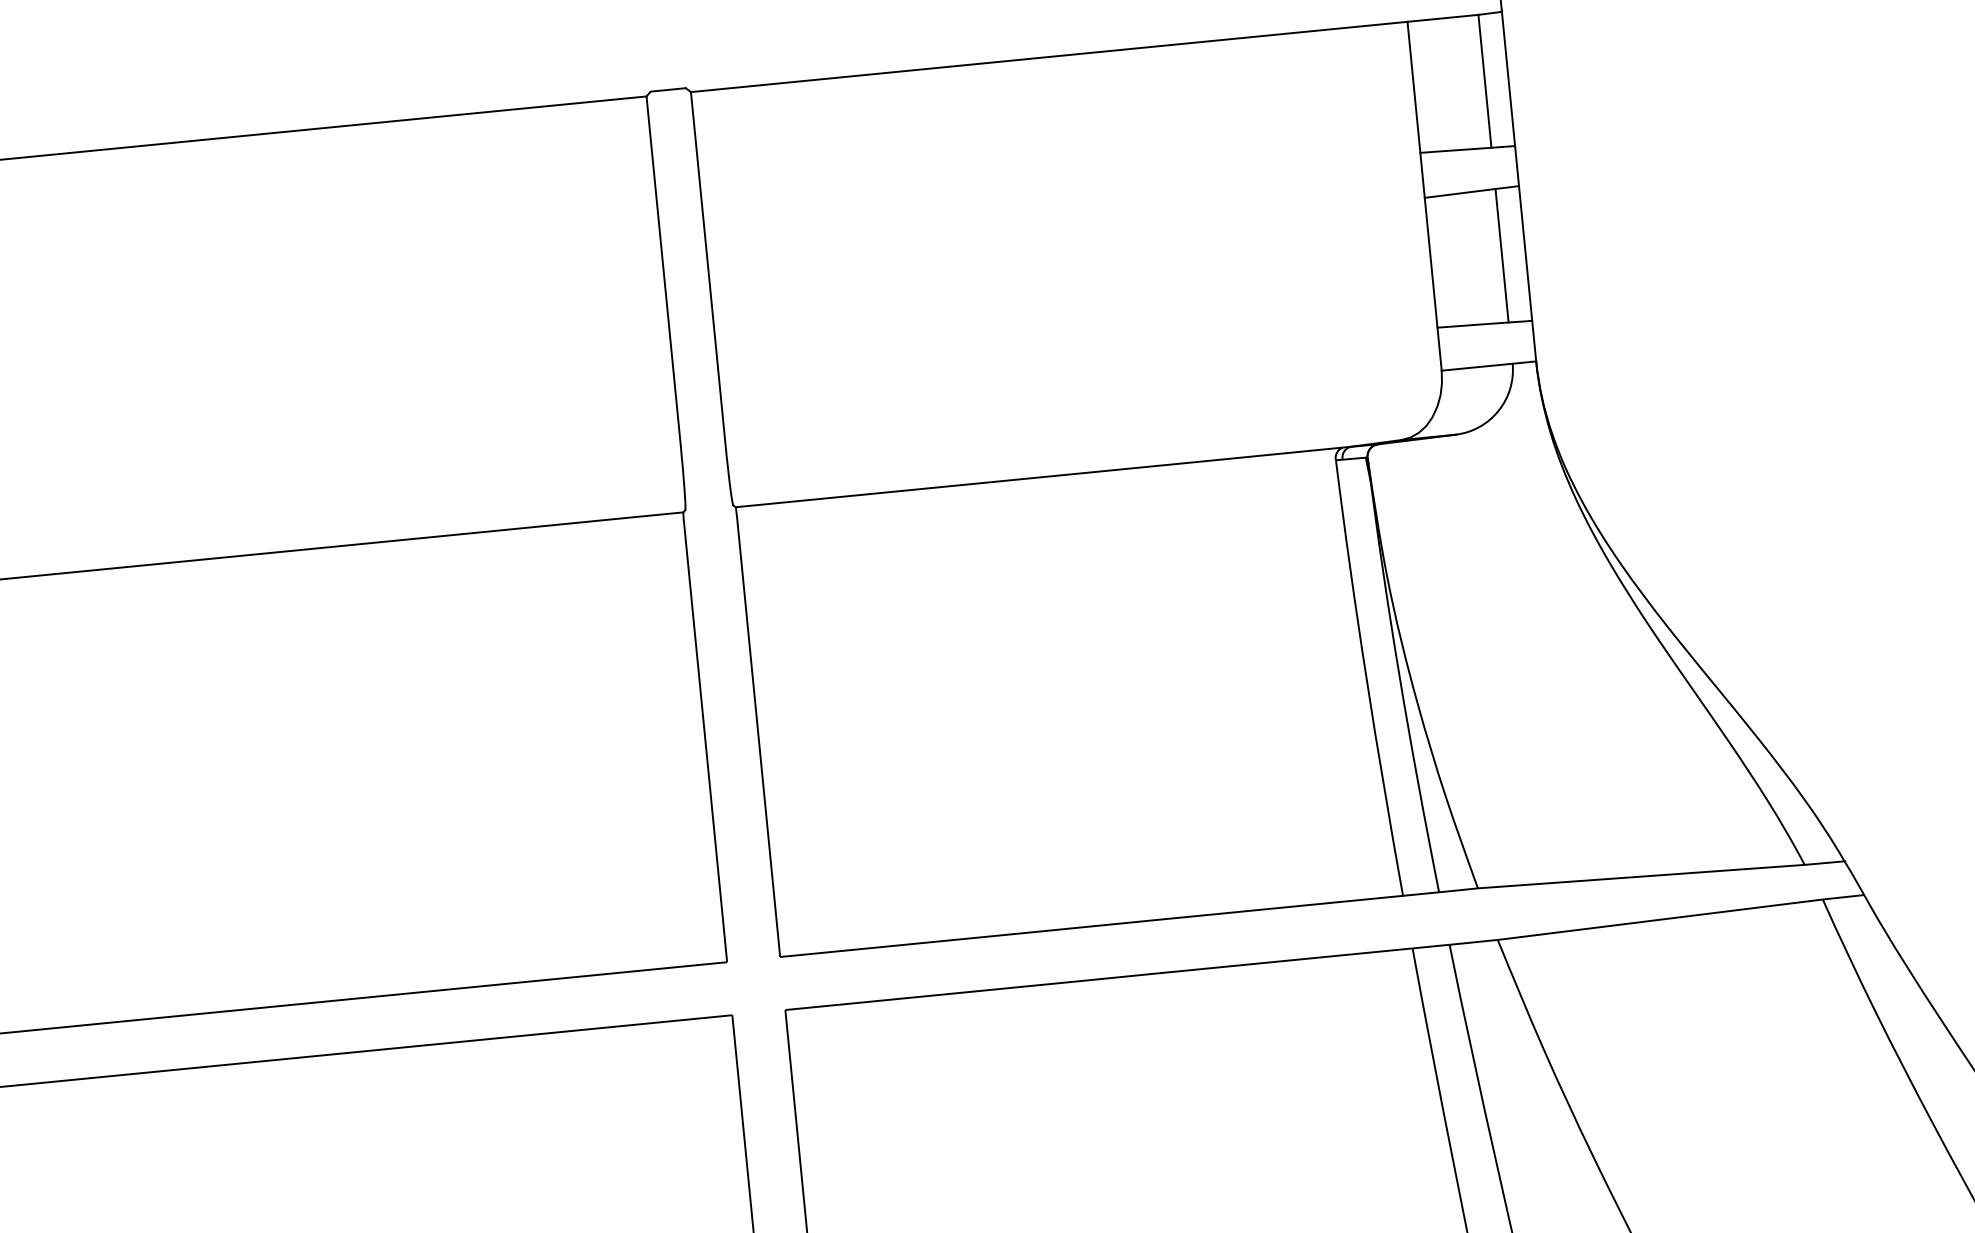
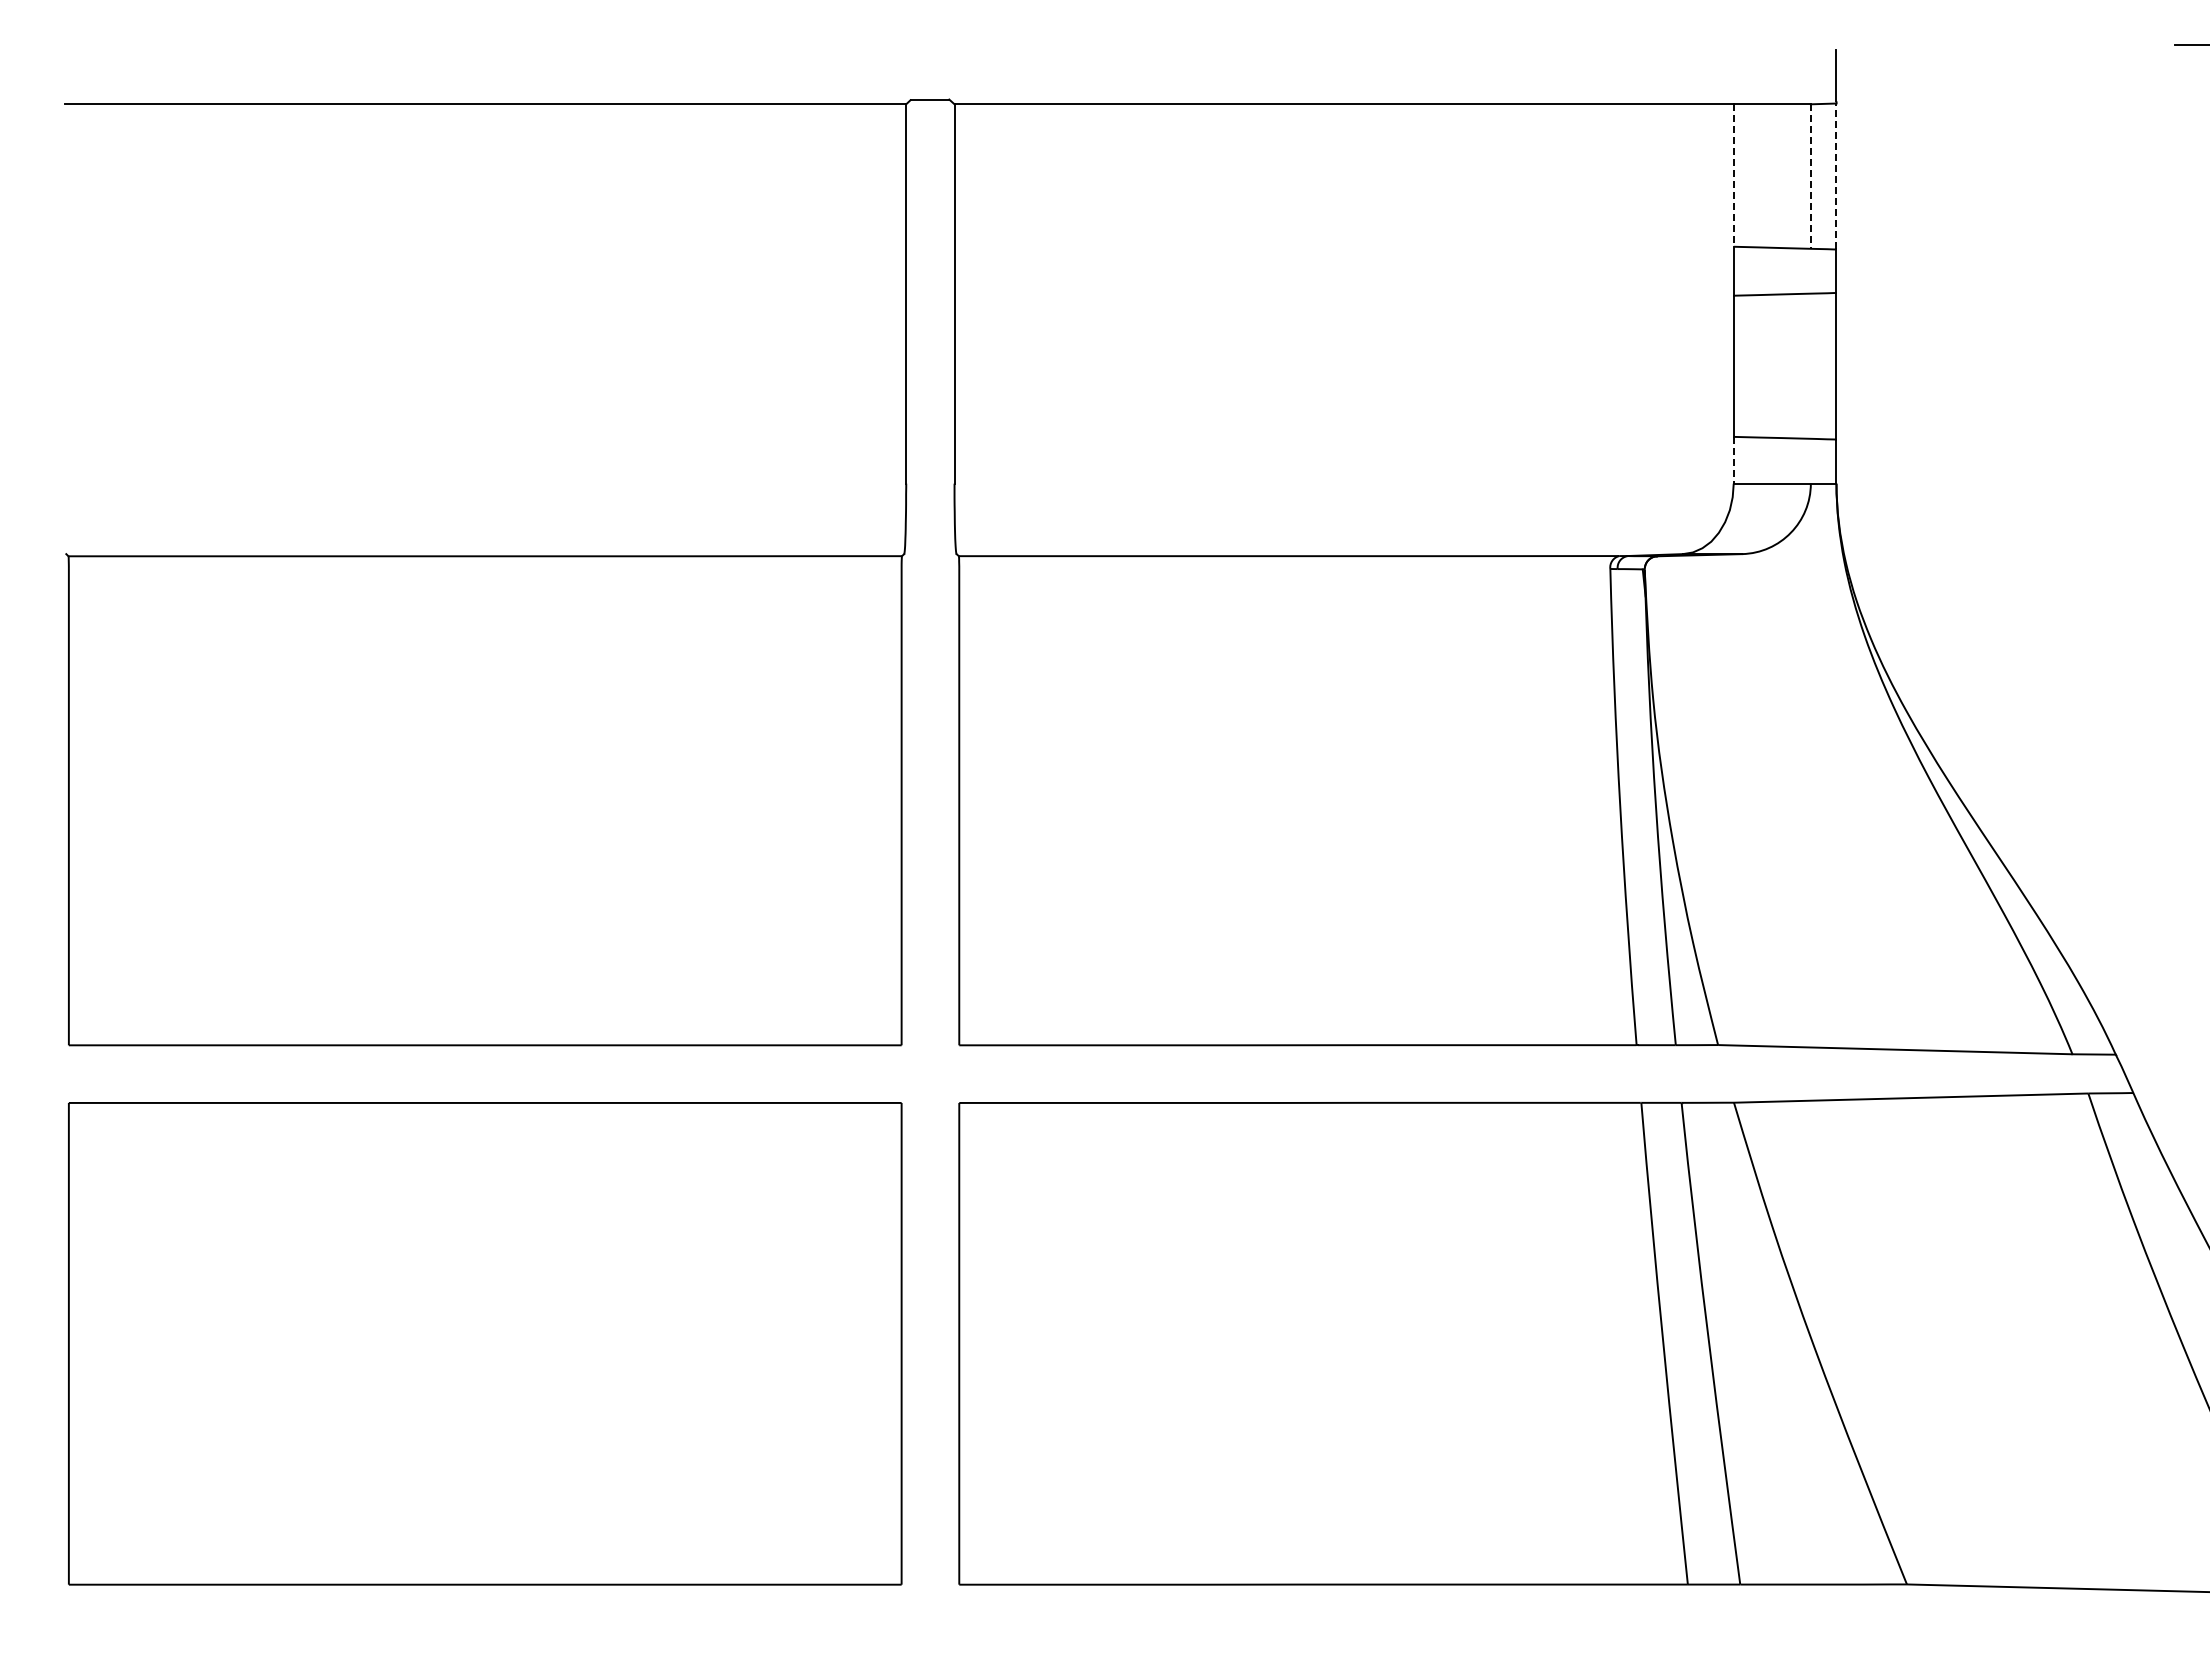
line: (1508, 78) -> (1836, 176), solid -> dashed
line: (1484, 82) -> (1810, 177), solid -> dashed
line: (1413, 88) -> (1733, 176), solid -> dashed
line: (1501, 255) -> (1810, 365), removed
line: (1439, 349) -> (1733, 460), solid -> dashed

